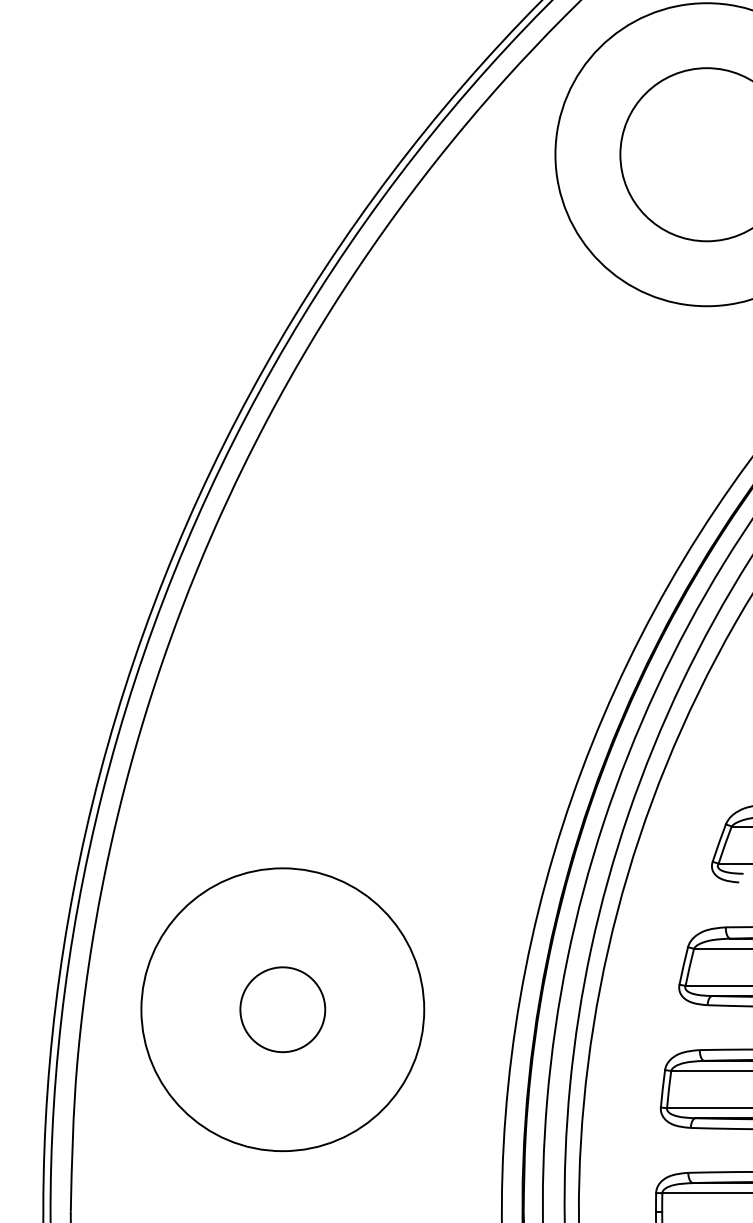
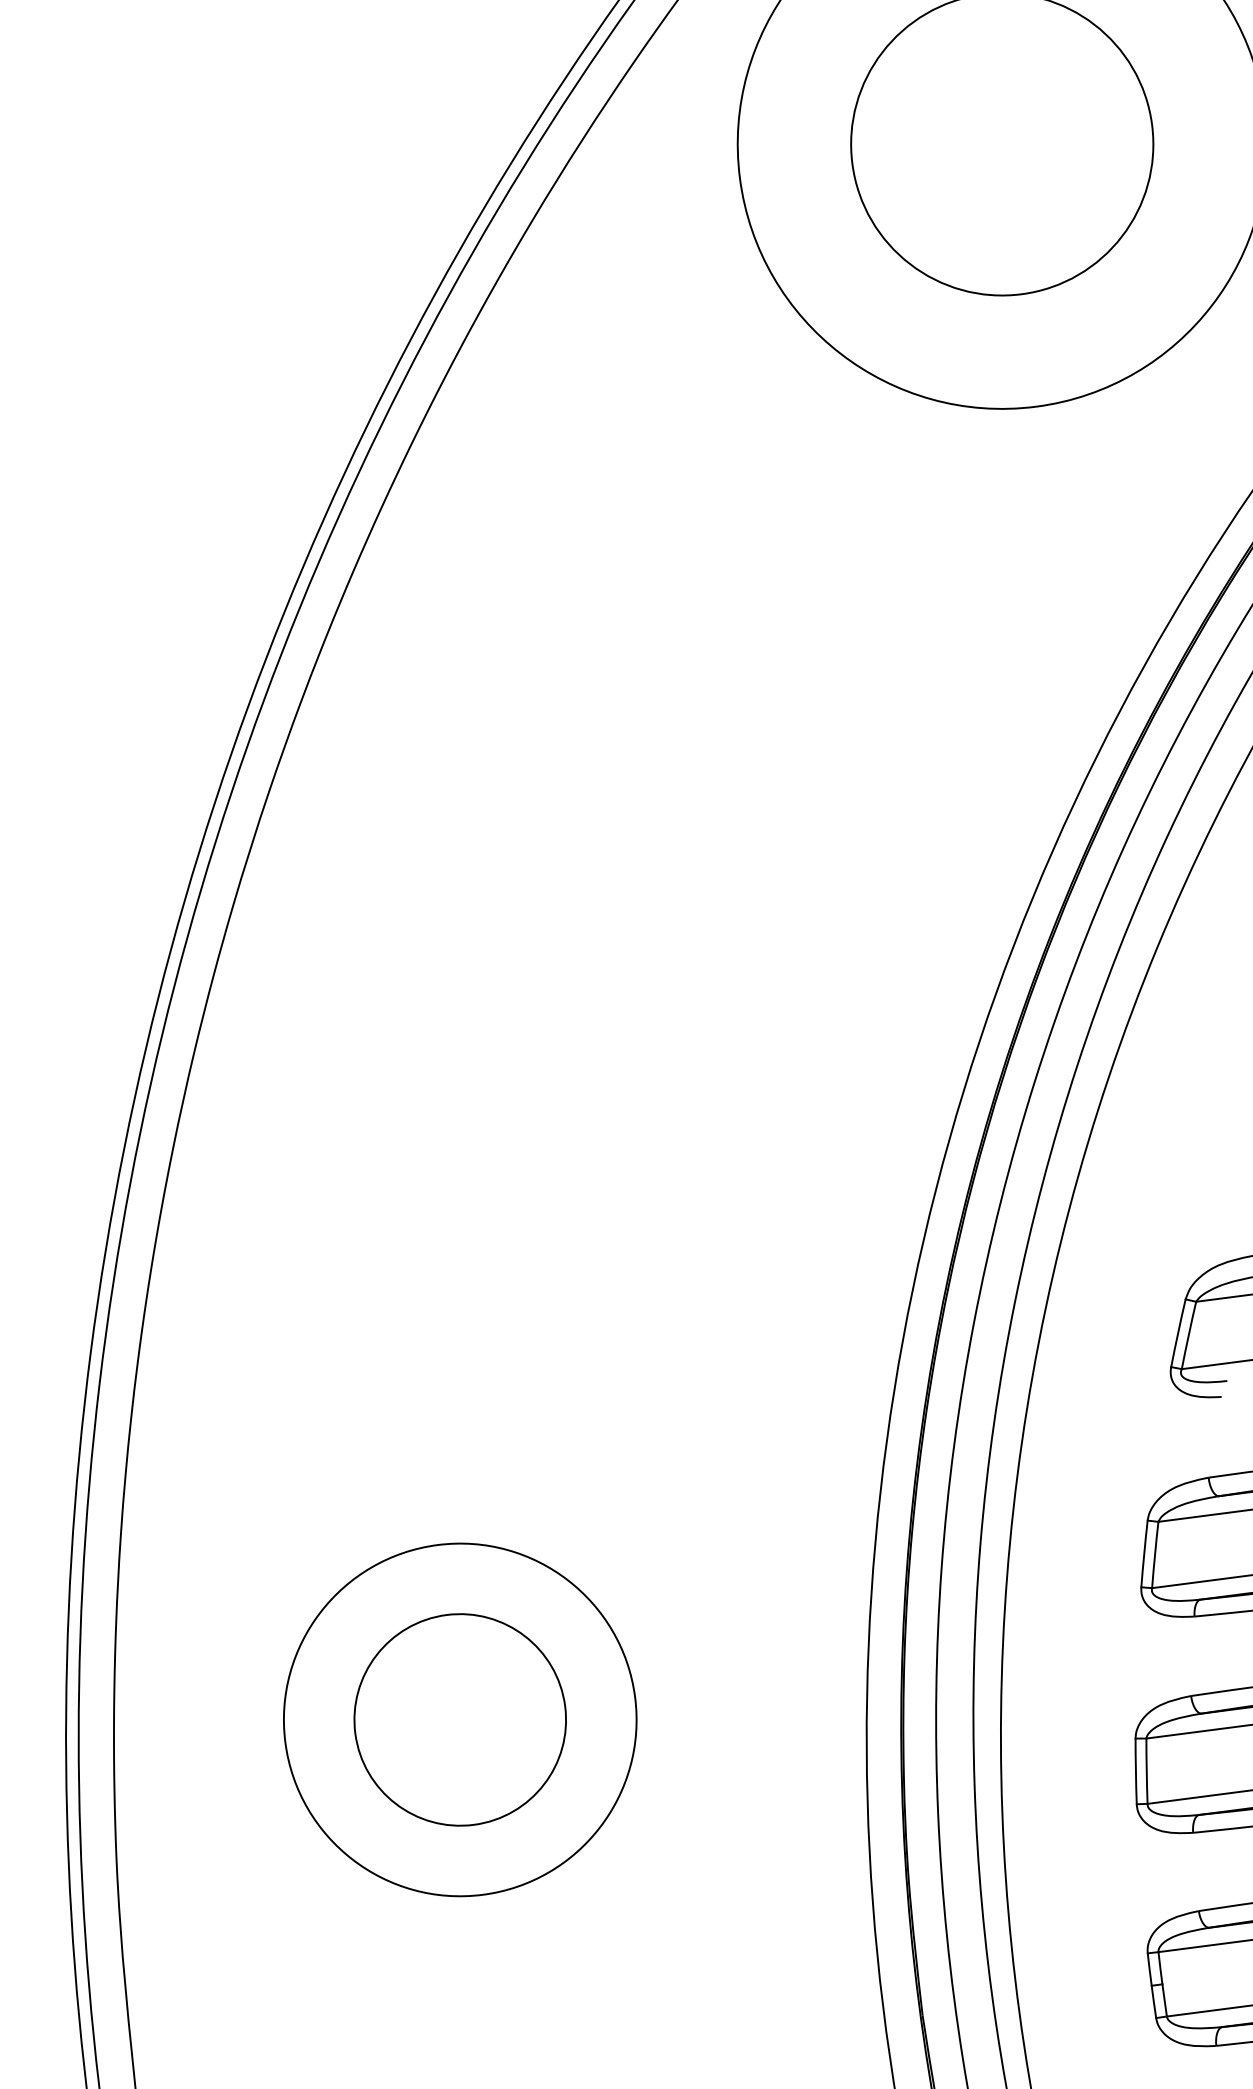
circle: (282, 1009) -> (459, 1719), size x0.71
circle: (282, 1009) -> (459, 1719), size x1.43

